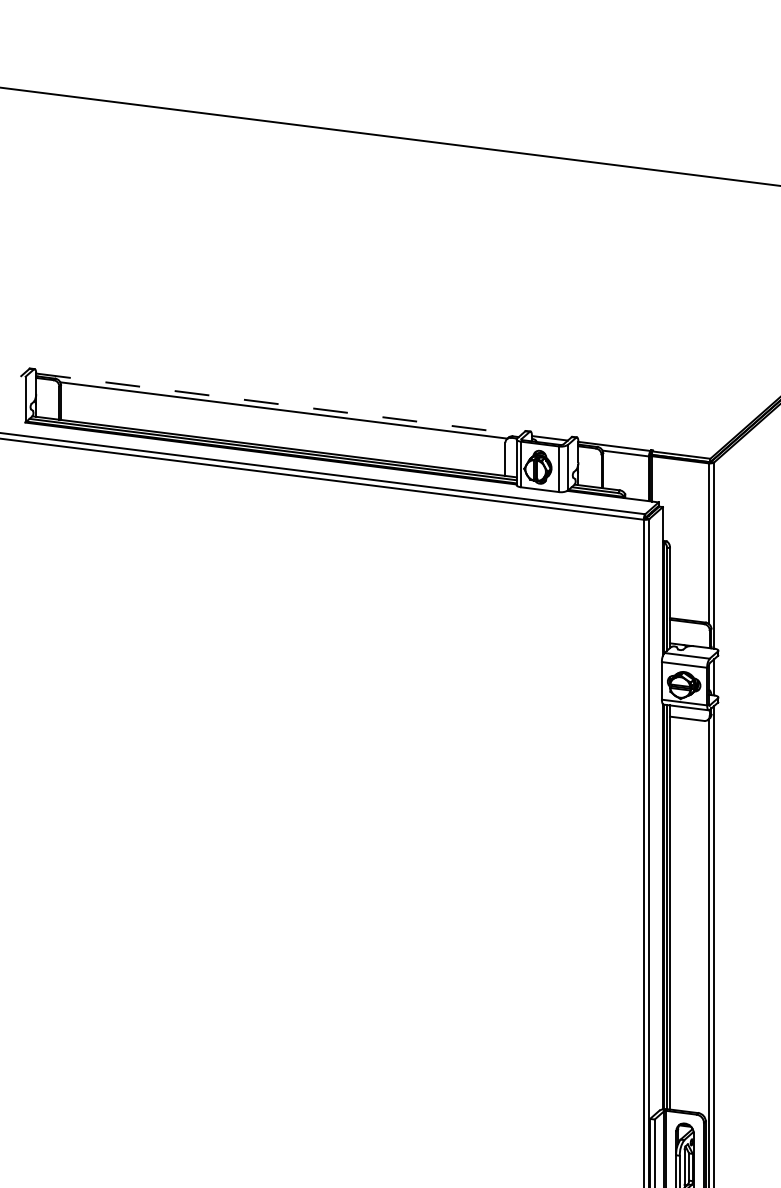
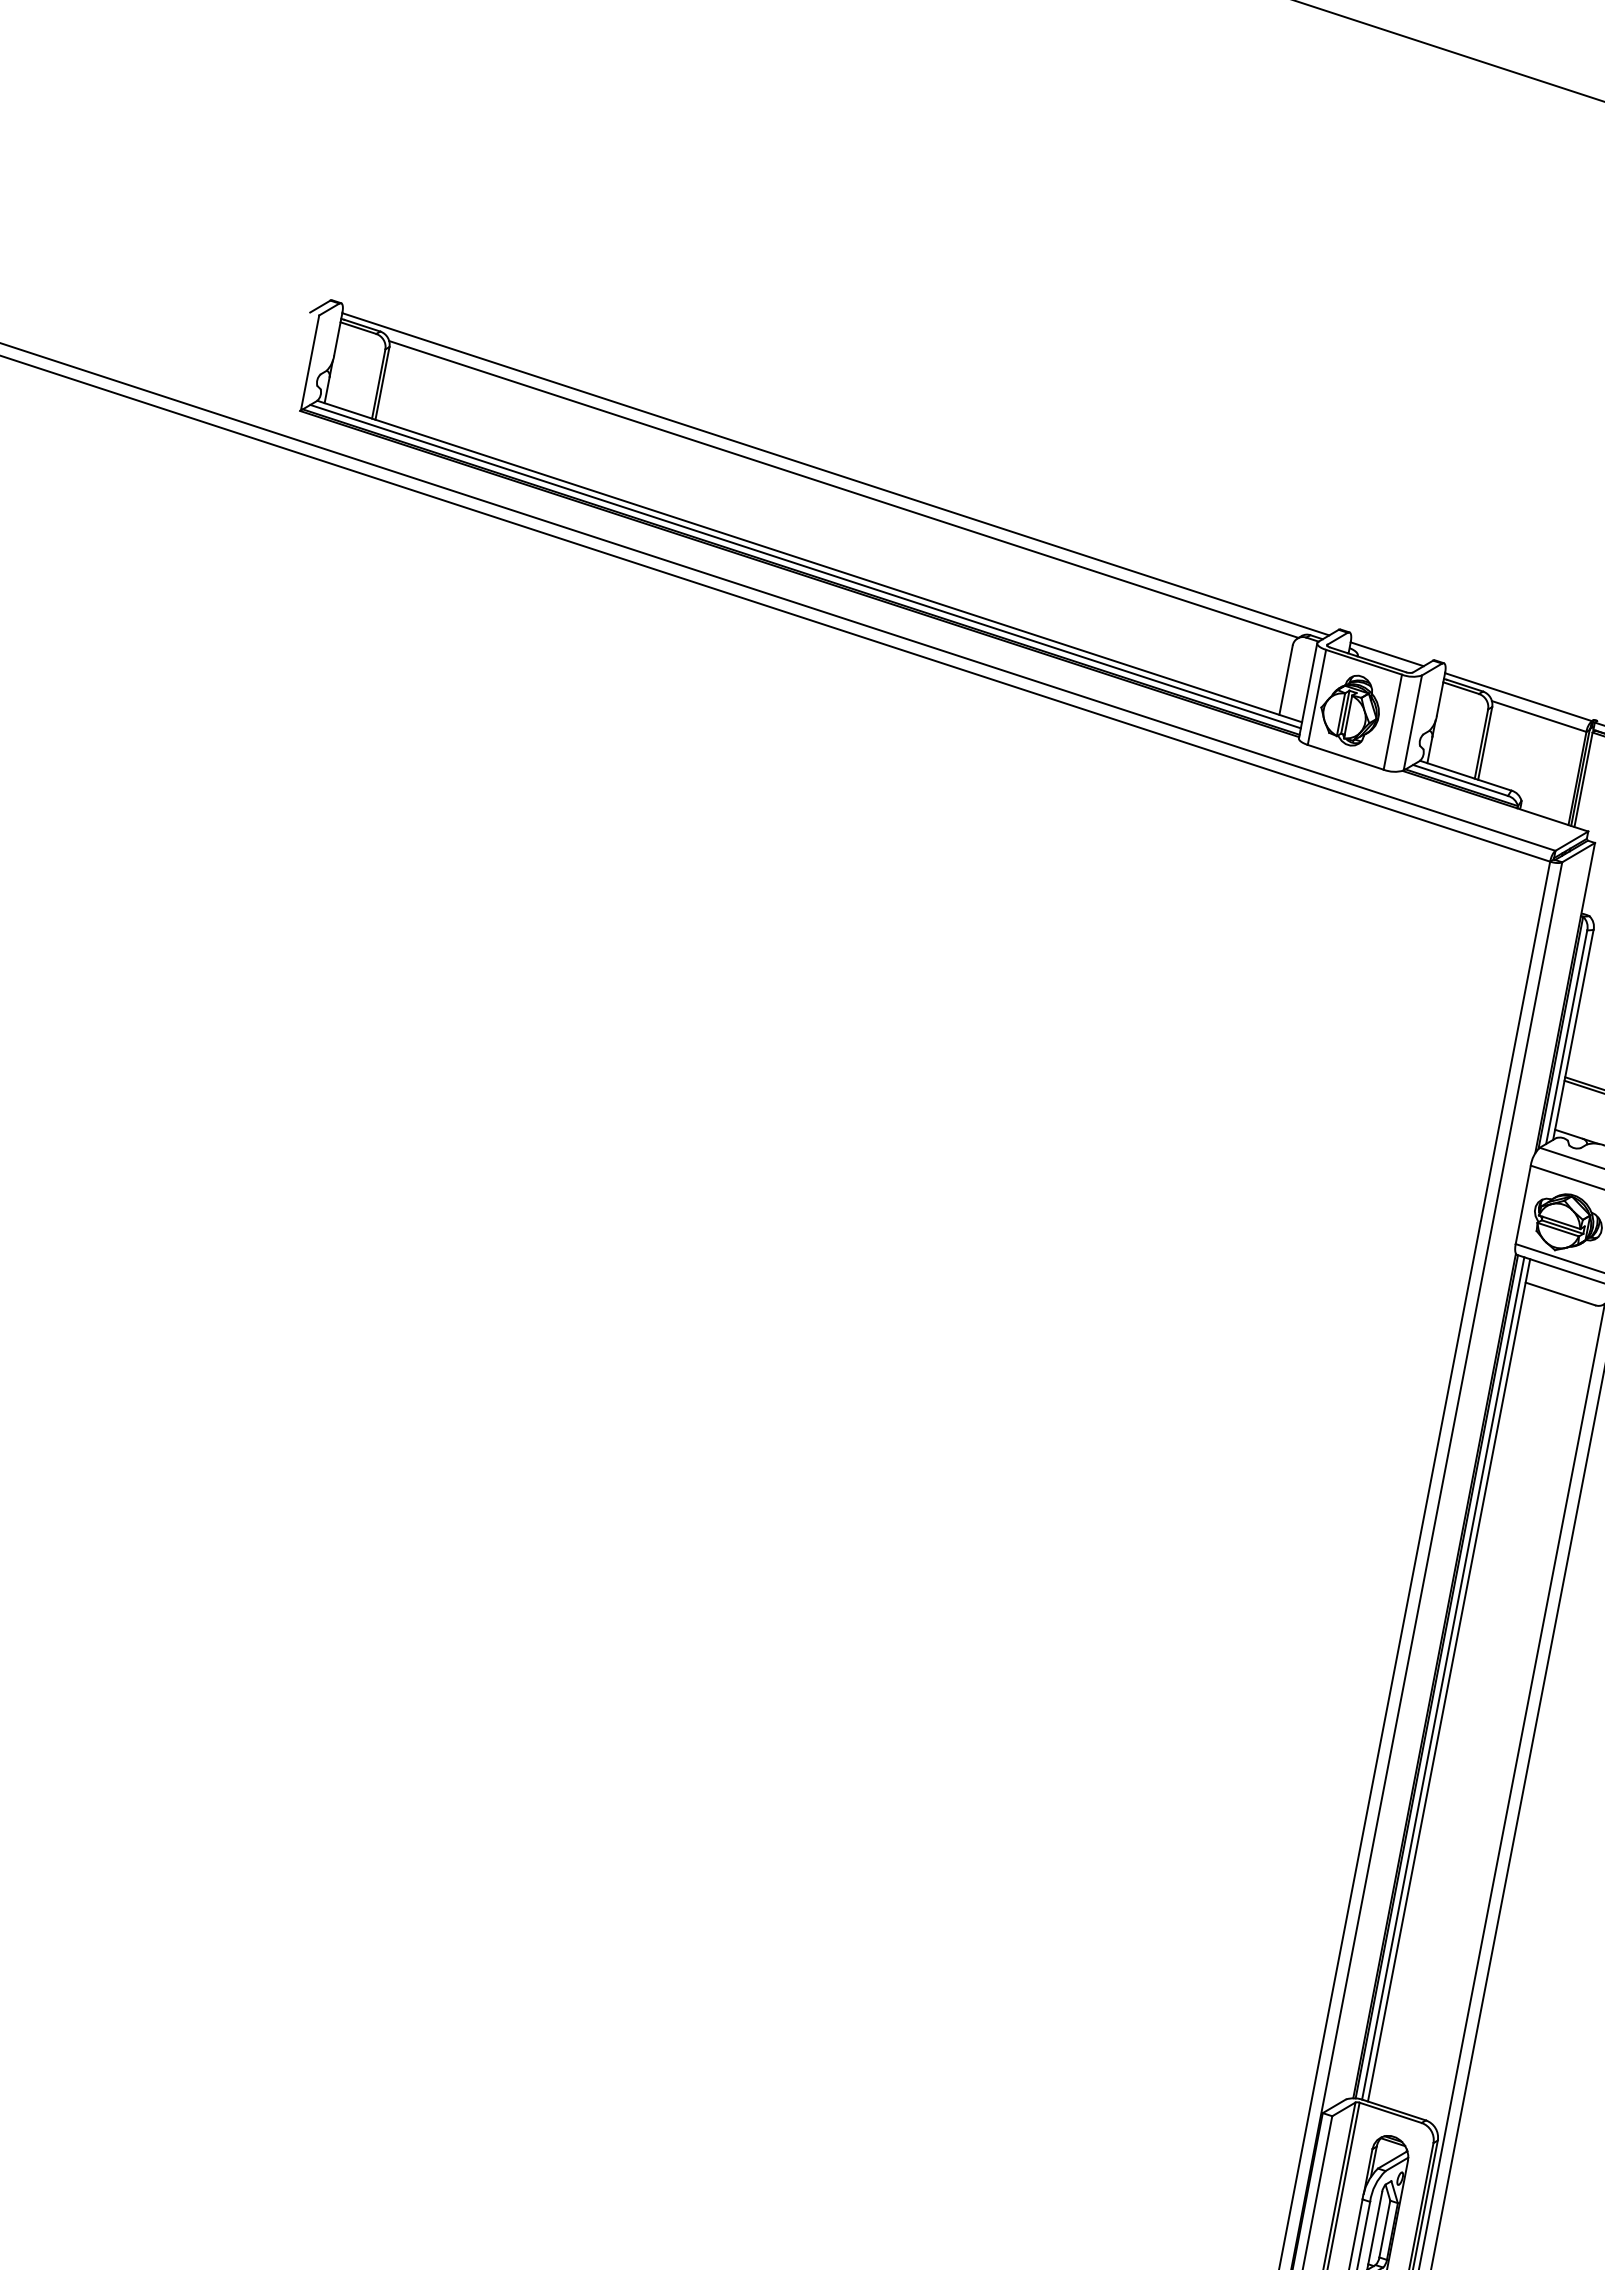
line: (278, 404) -> (835, 474), dashed -> solid

